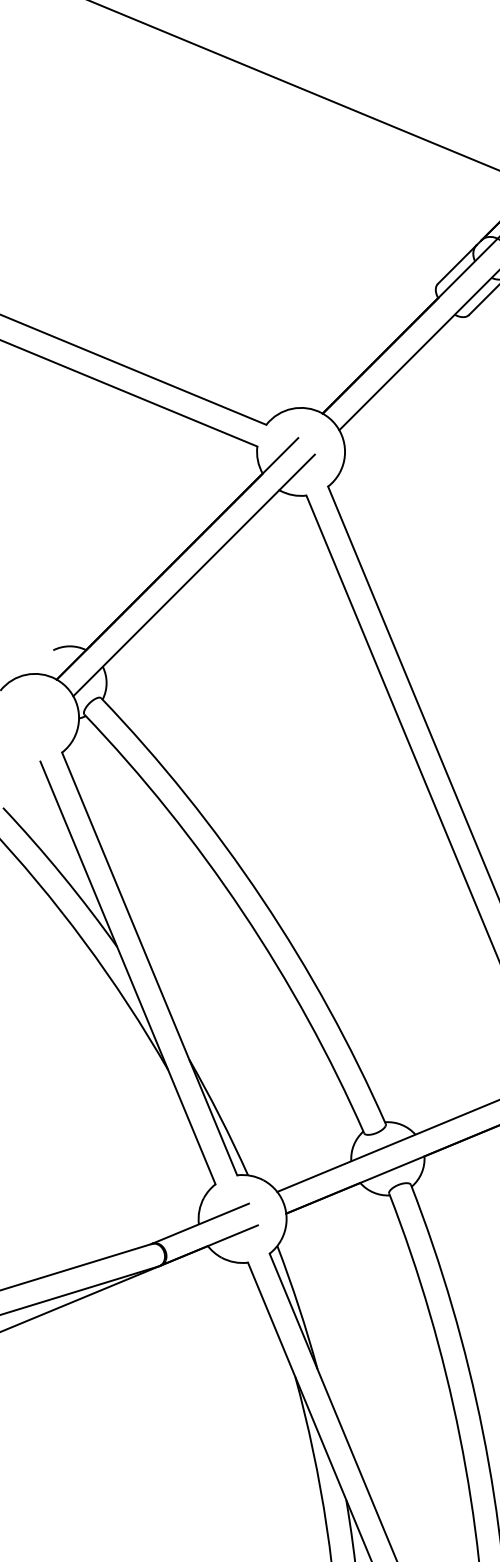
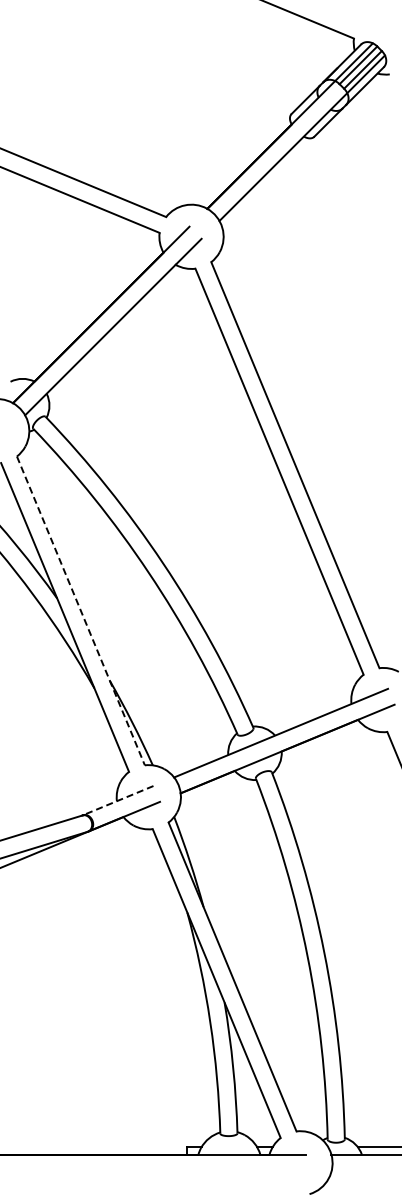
line: (150, 964) -> (81, 611), solid -> dashed
line: (199, 1223) -> (117, 800), solid -> dashed

